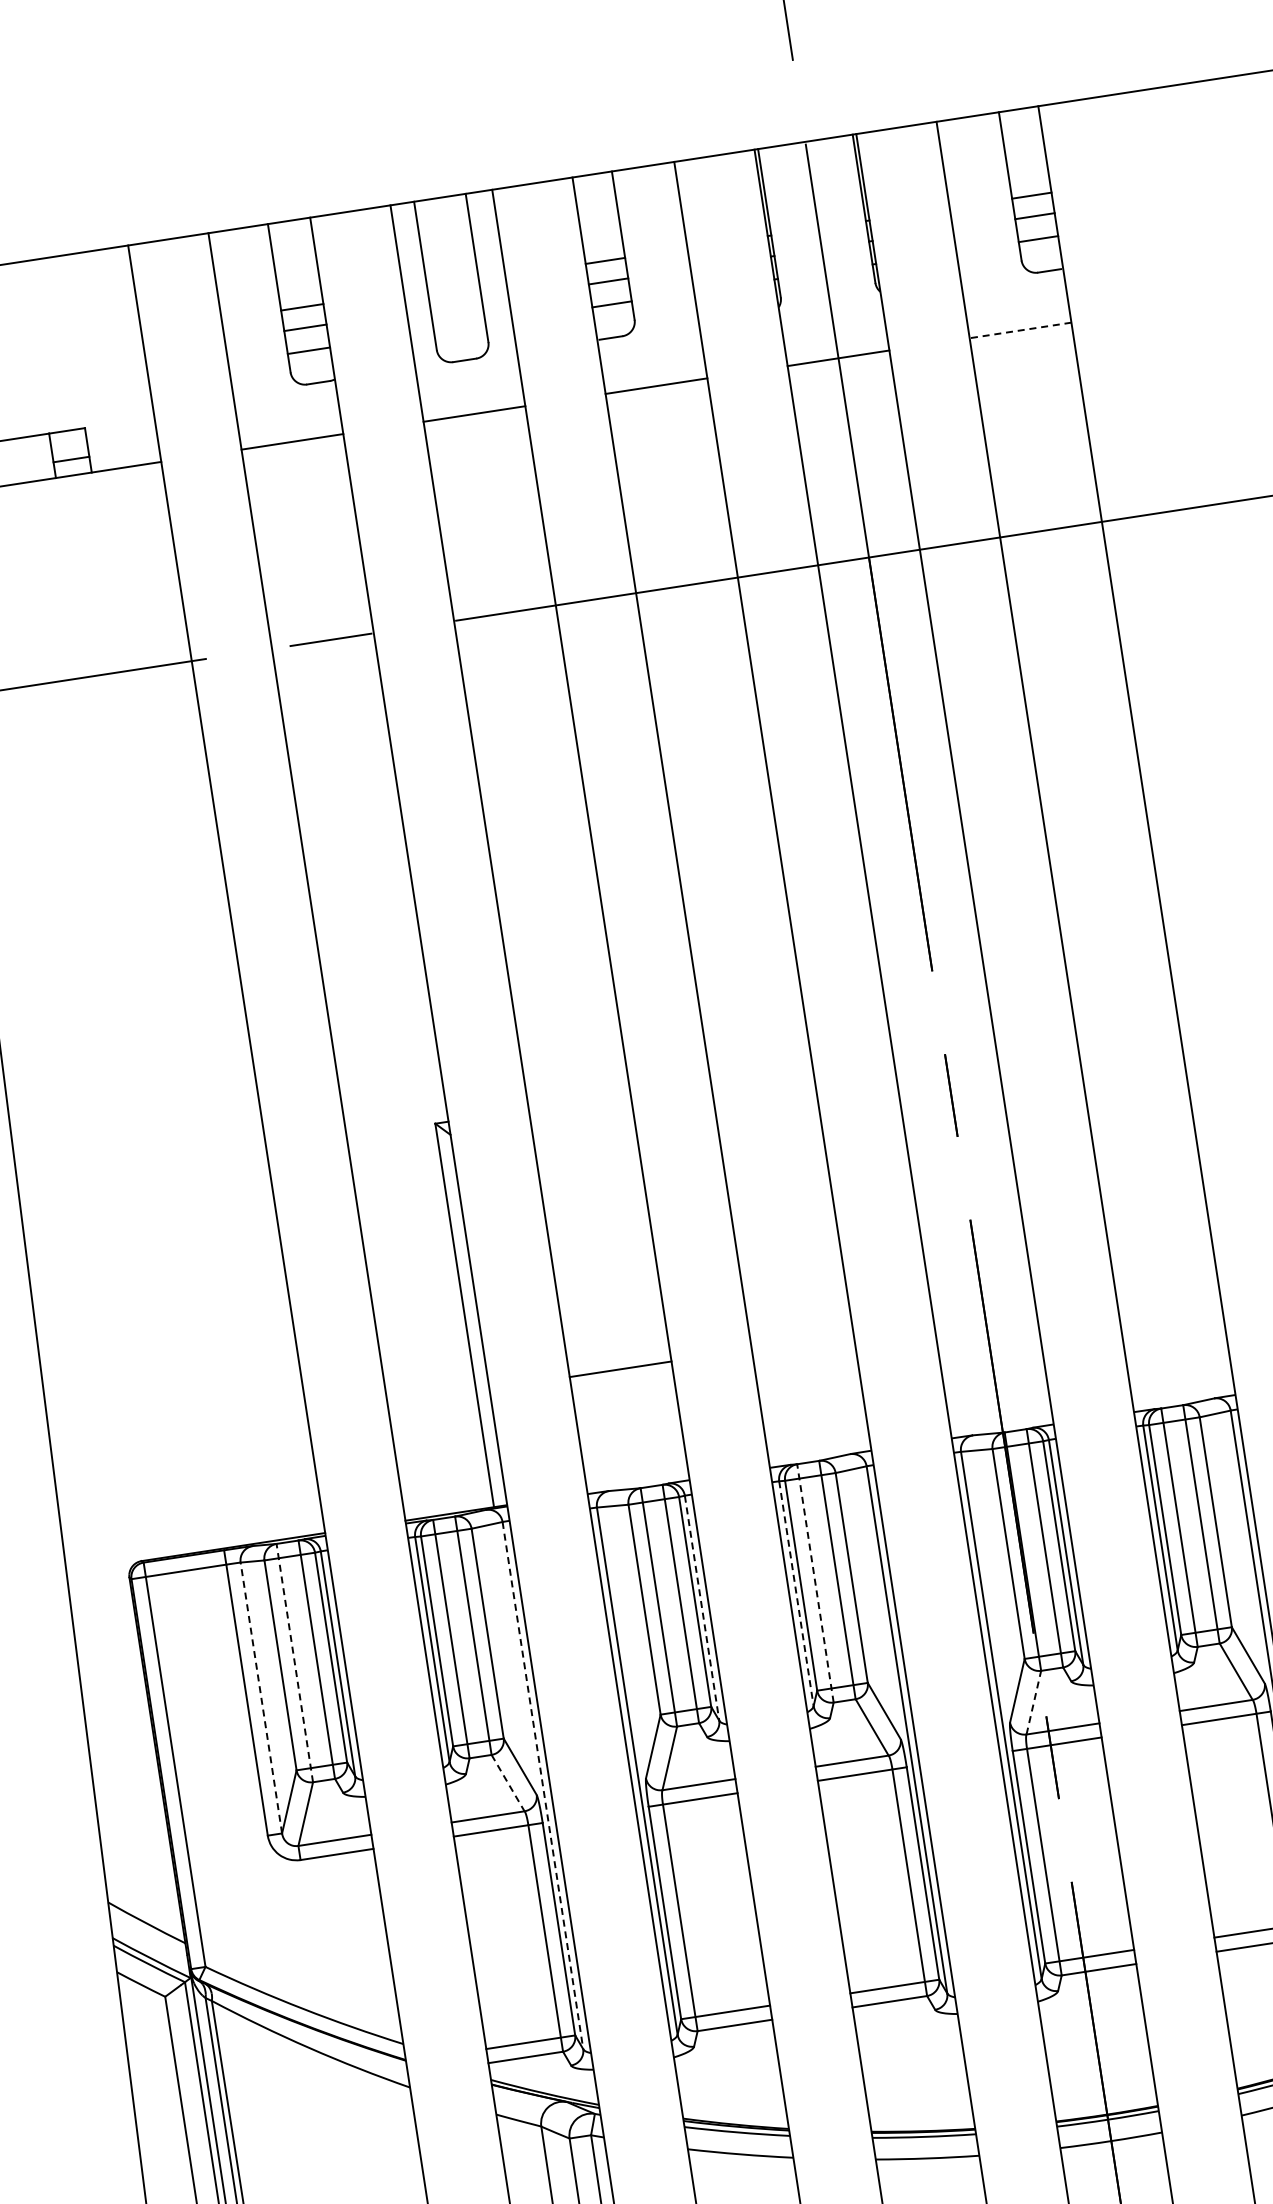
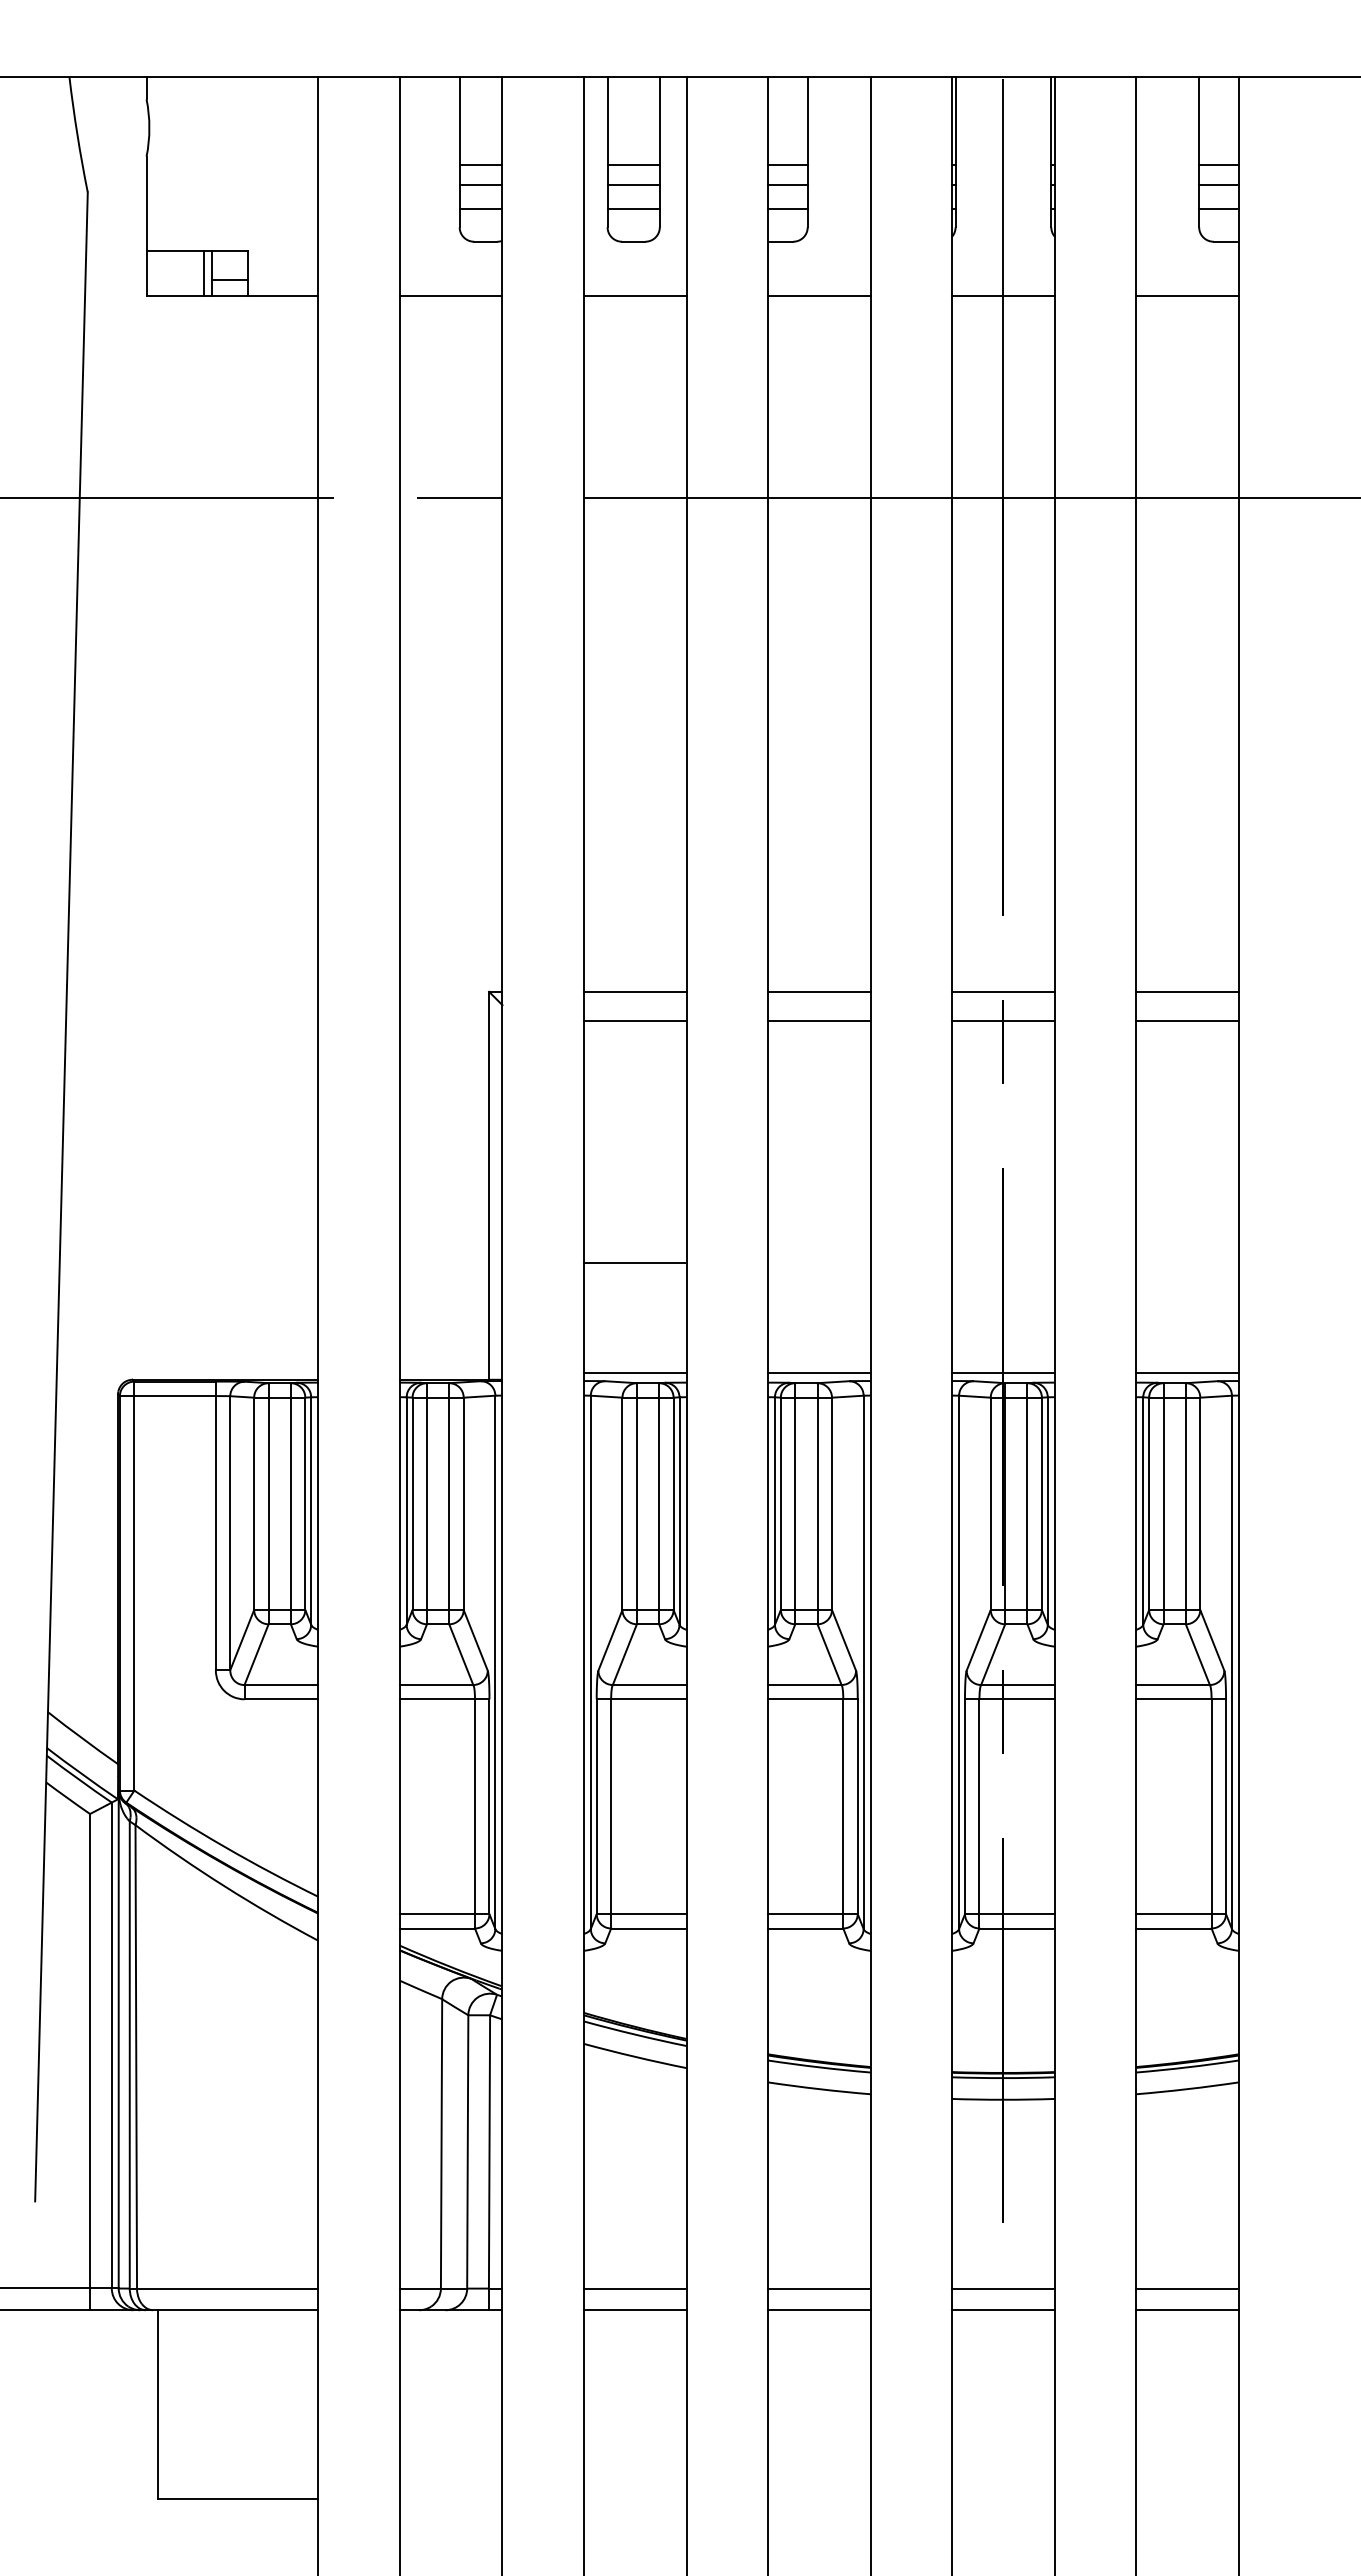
line: (452, 284) -> (633, 164), added
line: (456, 304) -> (633, 185), added
line: (459, 327) -> (633, 208), added
line: (1020, 330) -> (1187, 296), dashed -> solid
line: (45, 456) -> (204, 273), added
line: (1125, 1017) -> (1187, 991), added
line: (942, 1045) -> (1002, 991), added
line: (1130, 1046) -> (1187, 1020), added
line: (760, 1073) -> (818, 991), added
line: (947, 1074) -> (1002, 1020), added
line: (578, 1101) -> (634, 991), added
line: (765, 1102) -> (818, 1020), added
line: (583, 1130) -> (634, 1020), added
line: (1183, 1394) -> (1187, 1372), added
line: (1000, 1422) -> (1002, 1372), added
line: (818, 1450) -> (818, 1372), added
line: (636, 1478) -> (634, 1372), added
line: (815, 1583) -> (795, 1503), dashed -> solid
line: (796, 1594) -> (774, 1511), dashed -> solid
line: (702, 1608) -> (679, 1511), dashed -> solid
line: (294, 1662) -> (268, 1503), dashed -> solid
line: (261, 1697) -> (230, 1532), dashed -> solid
line: (1034, 1702) -> (993, 1654), dashed -> solid
line: (508, 1782) -> (461, 1654), dashed -> solid
line: (543, 1785) -> (495, 1662), dashed -> solid

